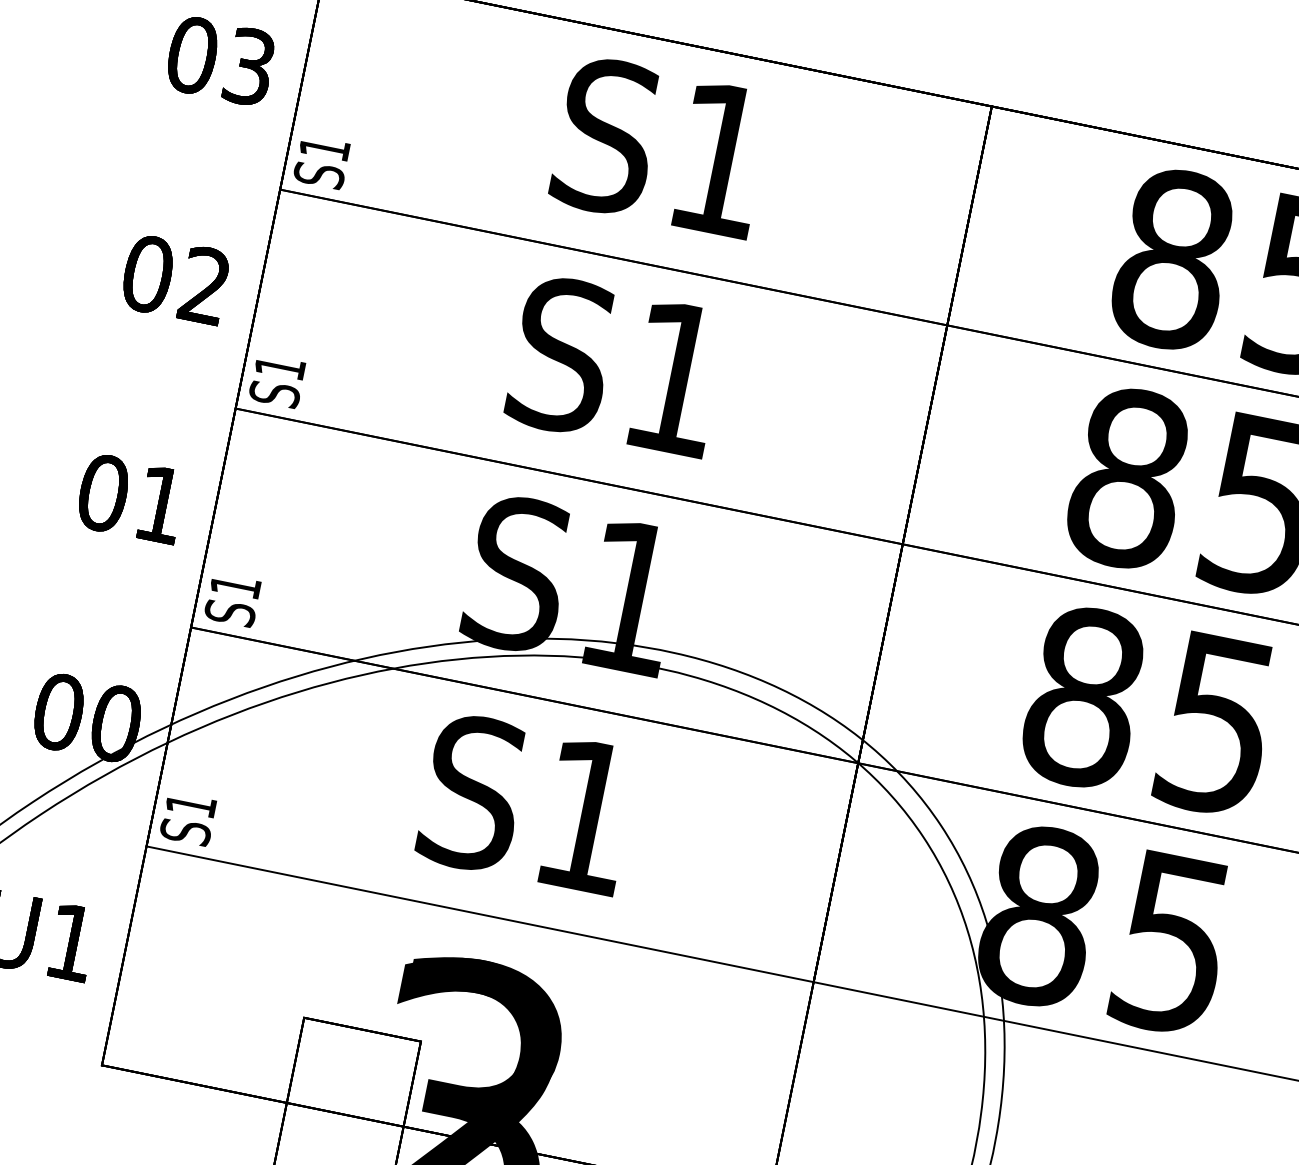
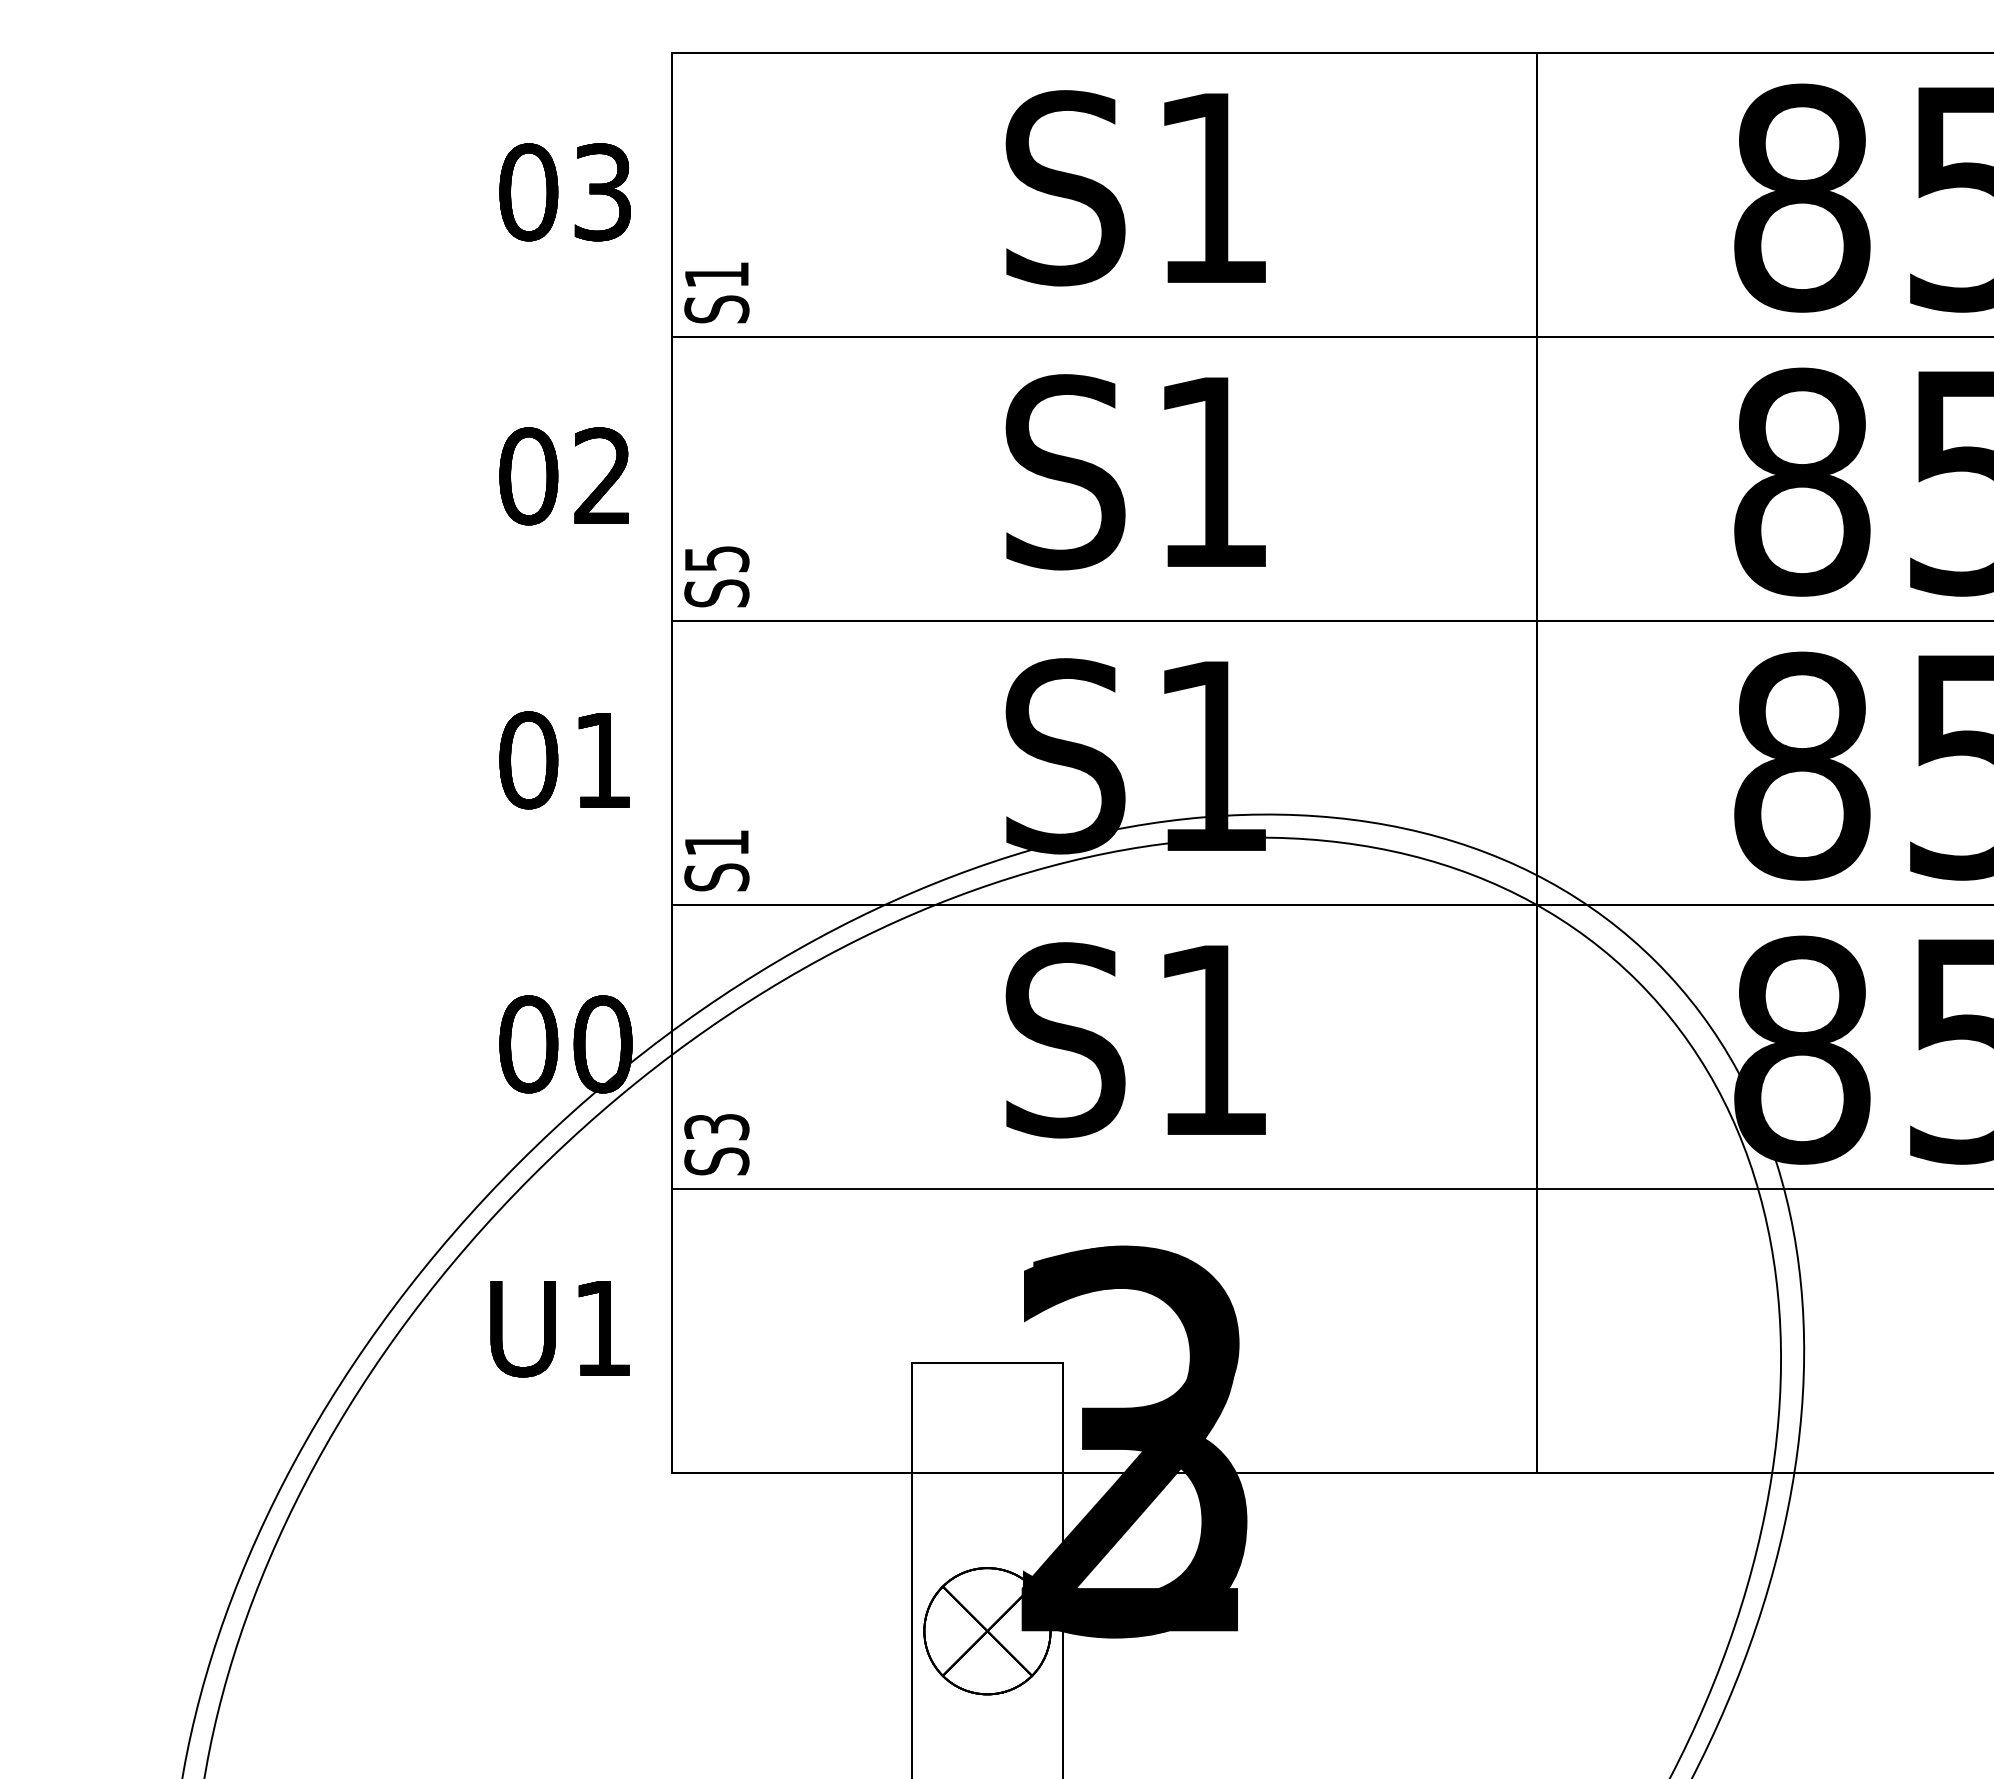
text: (280, 368) -> (717, 559), S1 -> S5
text: (190, 805) -> (716, 1127), S1 -> S3

